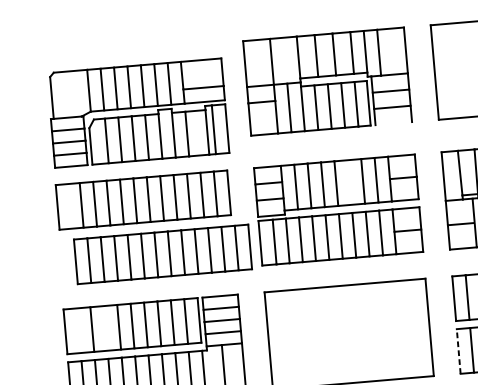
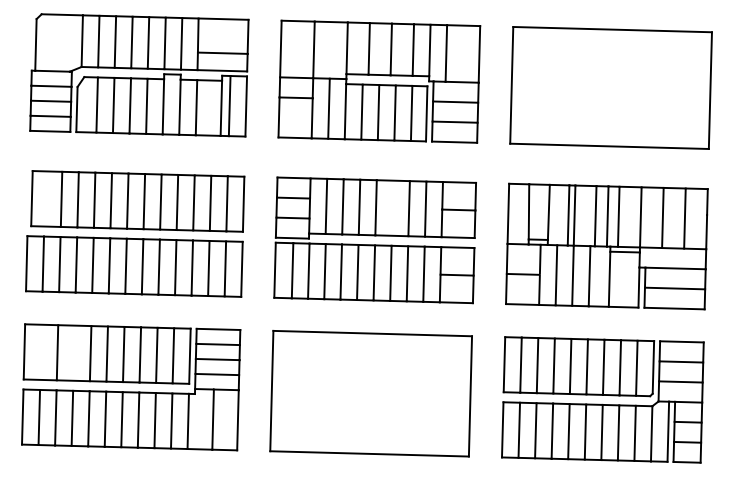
part: (138, 113) -> (139, 75), moved
line: (393, 123) -> (454, 141), added
part: (163, 254) -> (134, 266), moved
line: (458, 351) -> (502, 429), dashed -> solid

